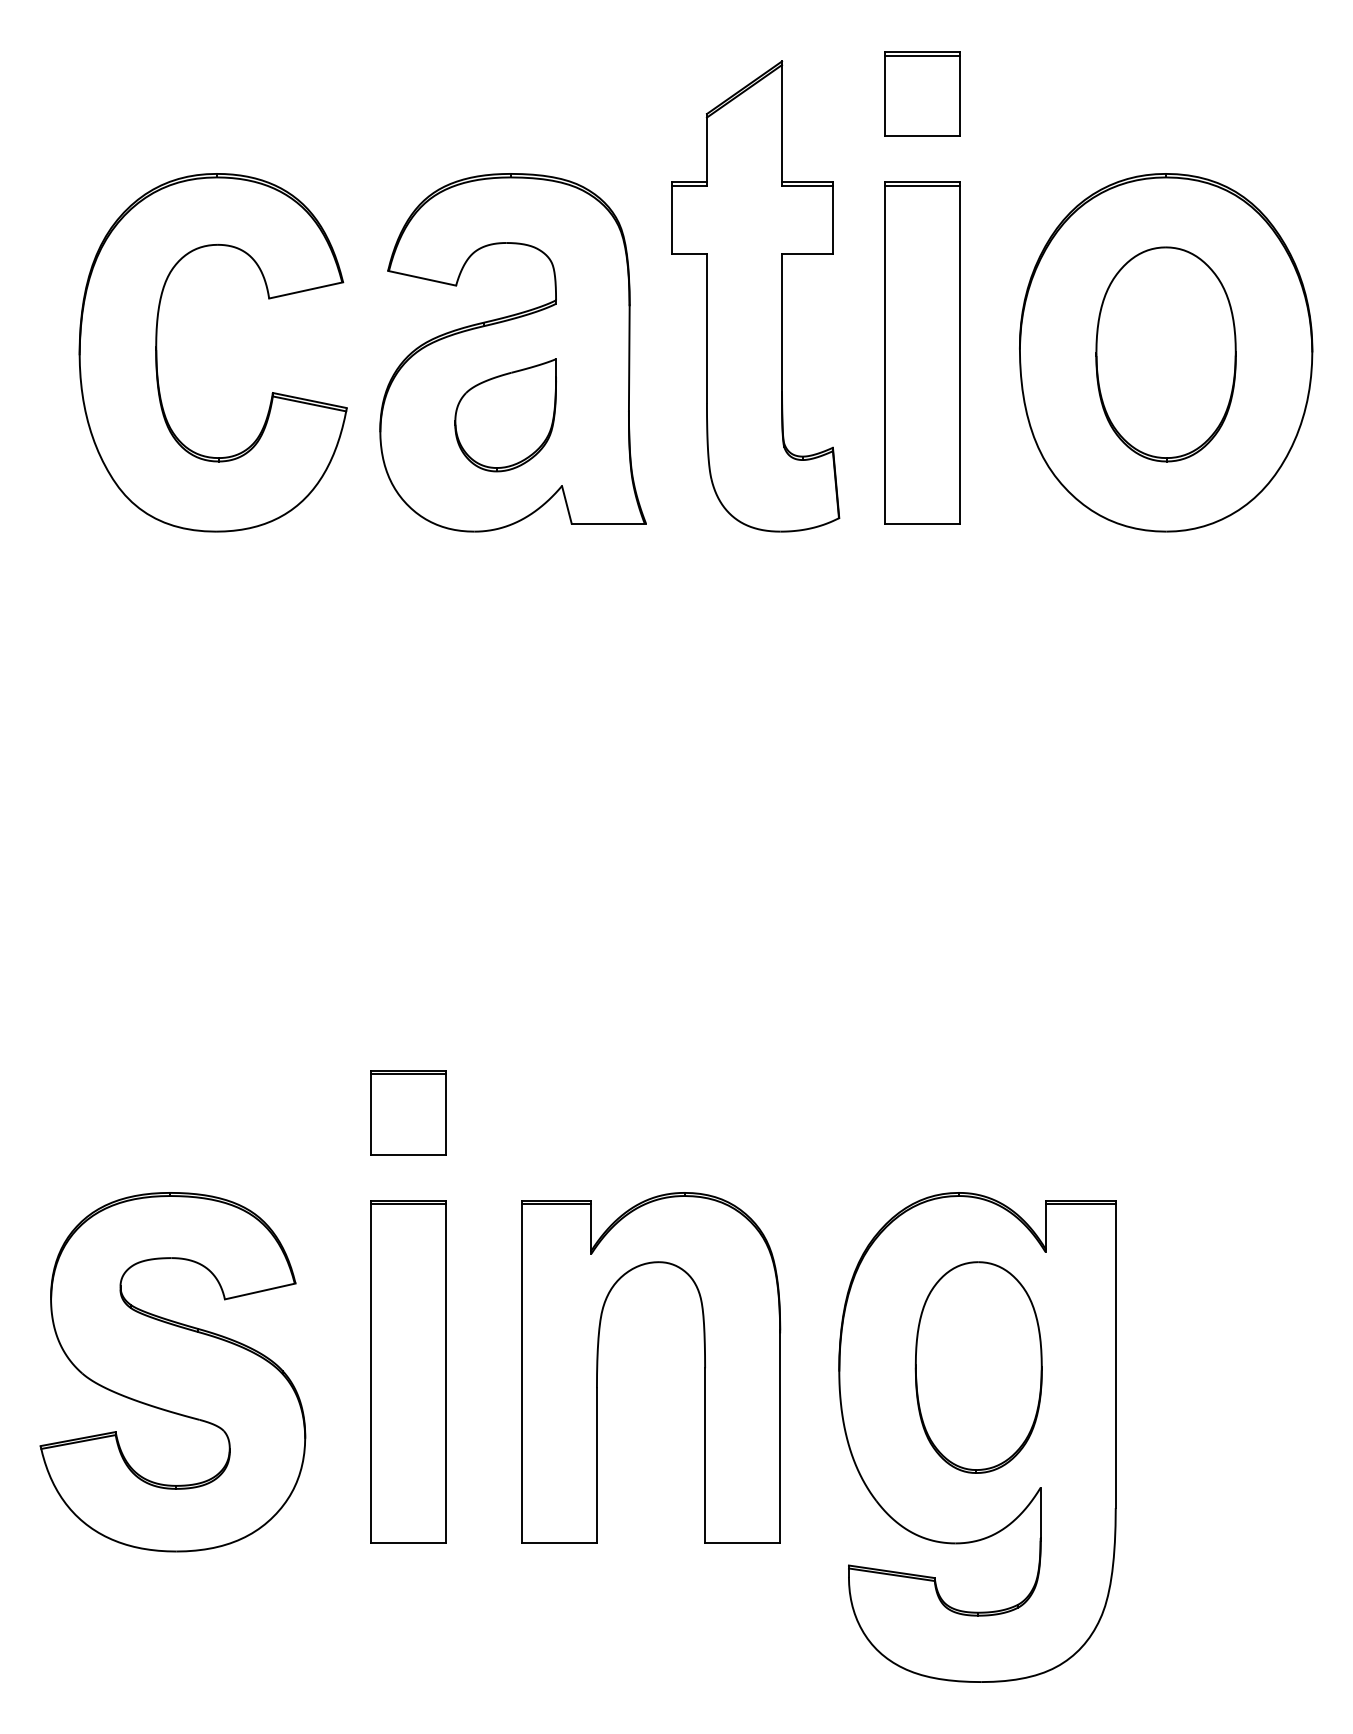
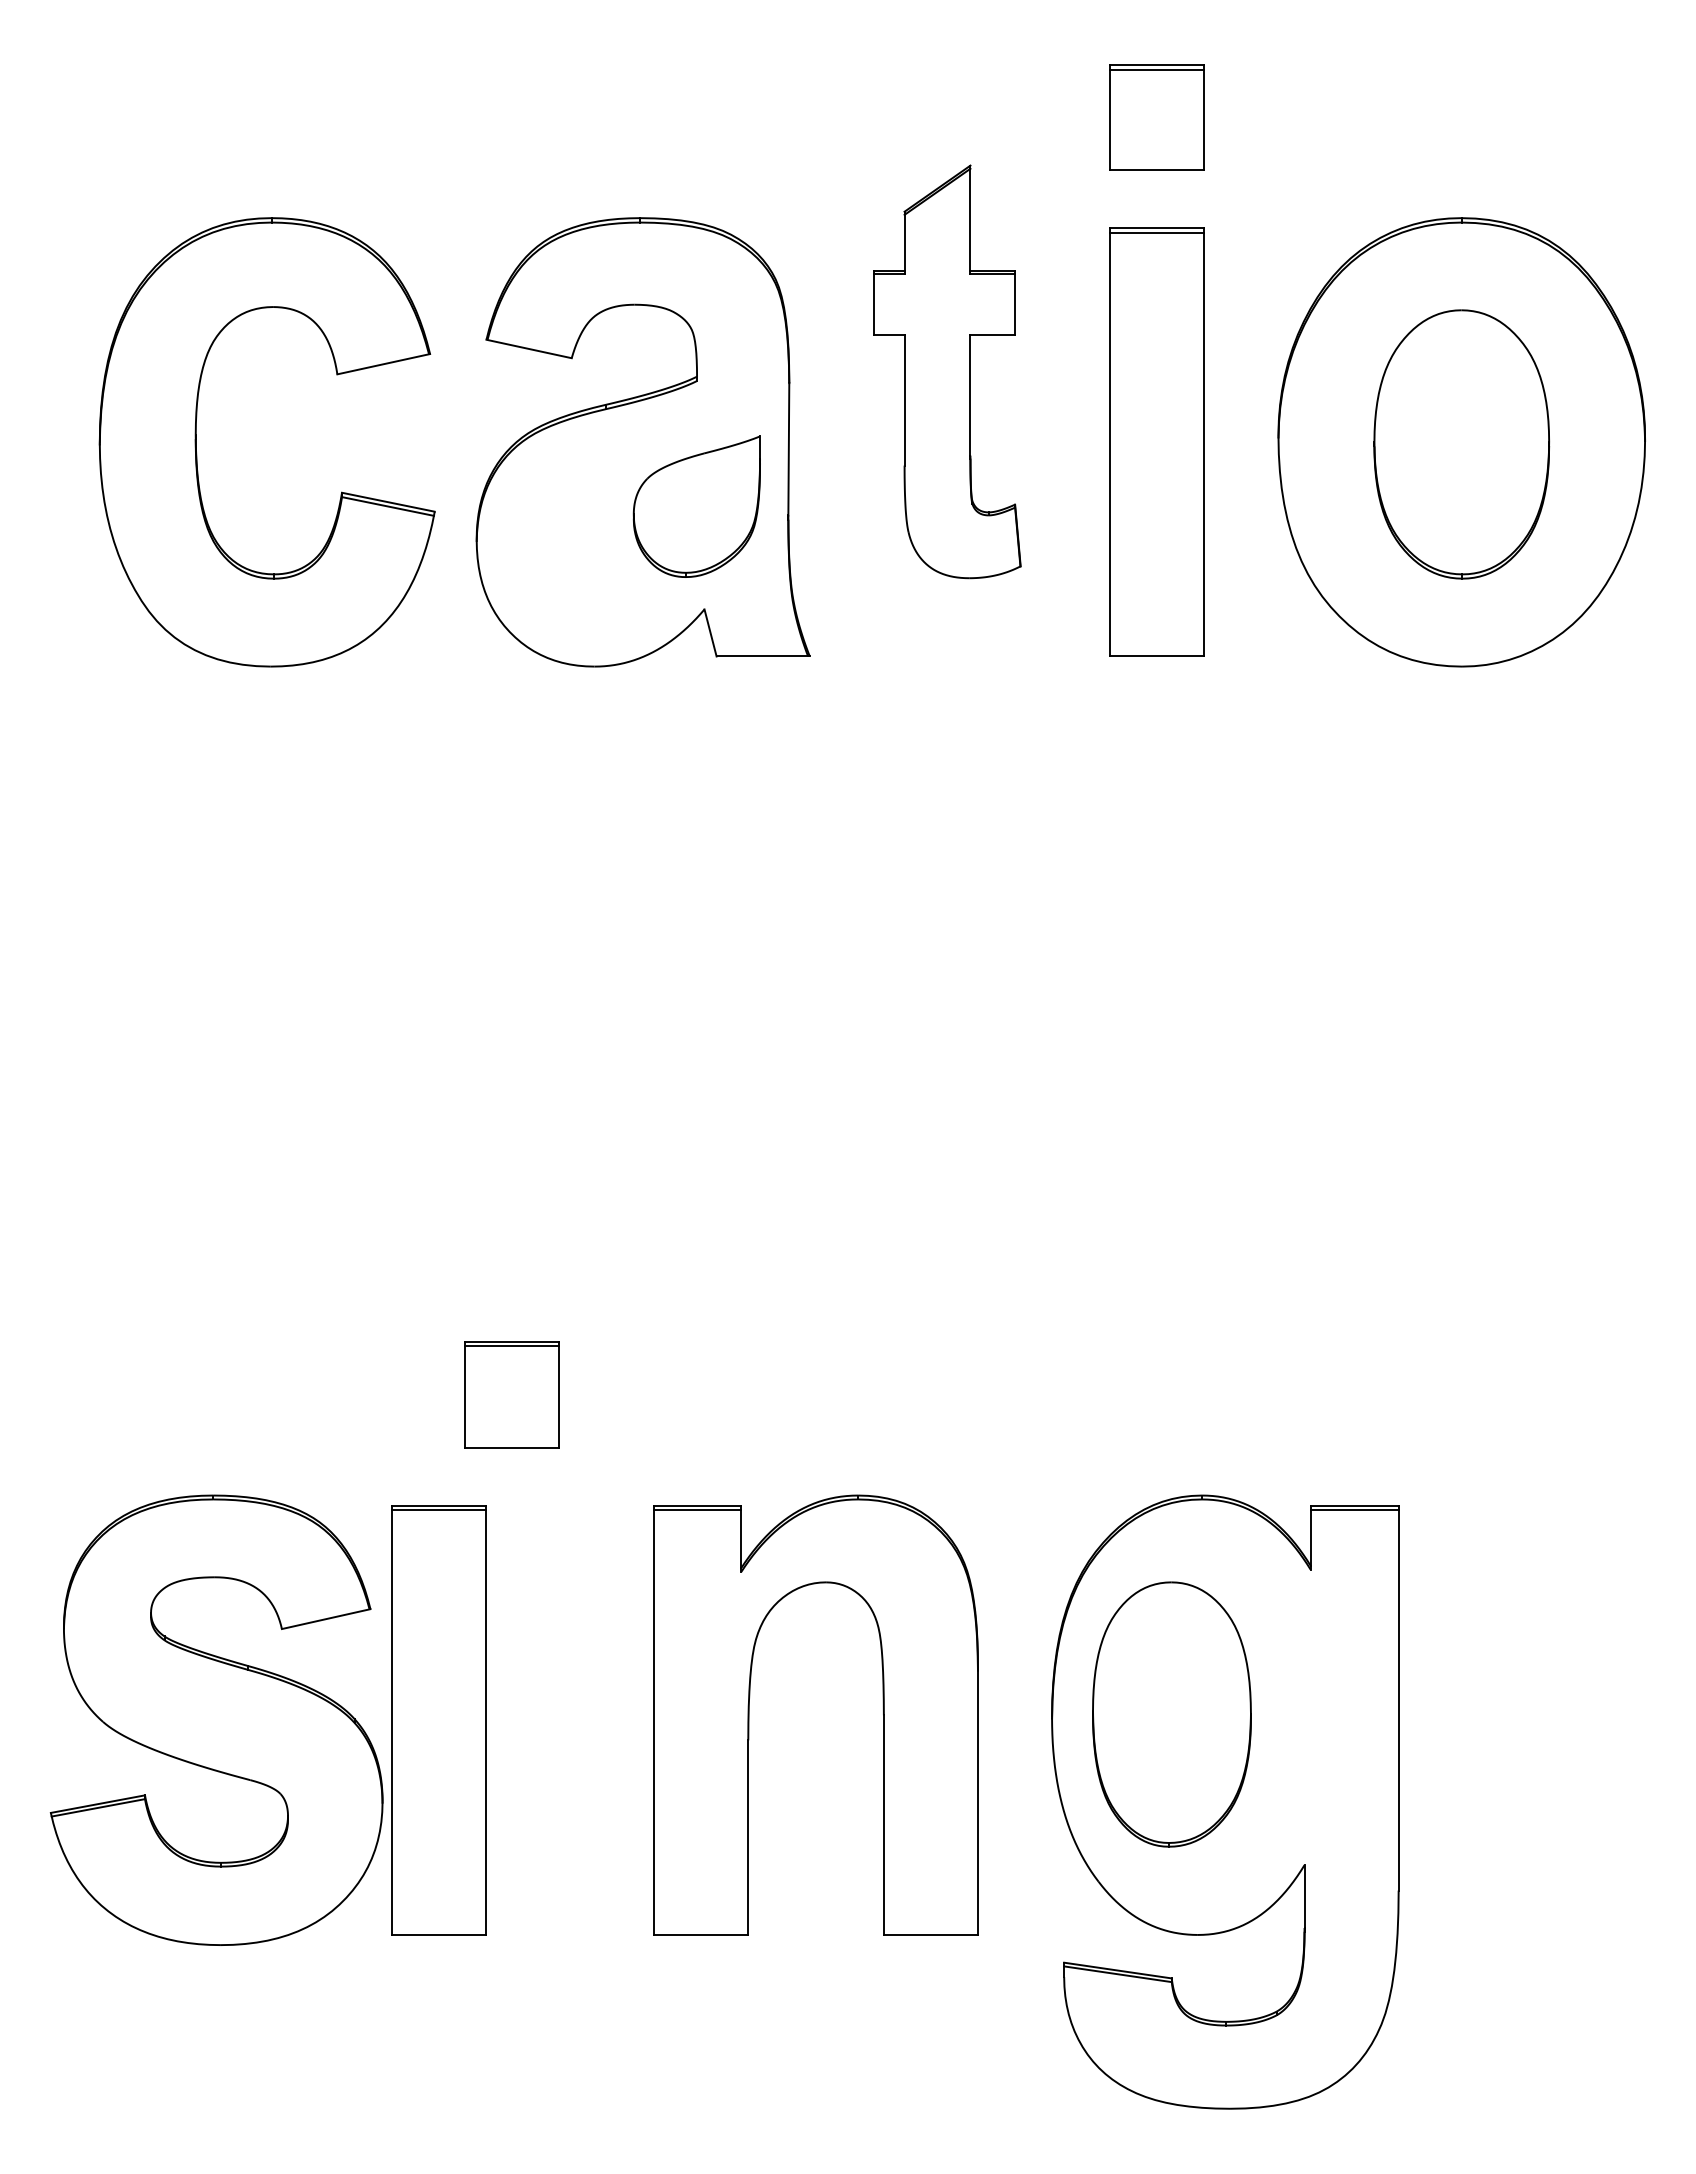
part: (755, 296) -> (947, 371), size x0.7
part: (505, 415) -> (696, 506), moved
part: (978, 1367) -> (1171, 1714), moved
part: (408, 1372) -> (438, 1720), moved

